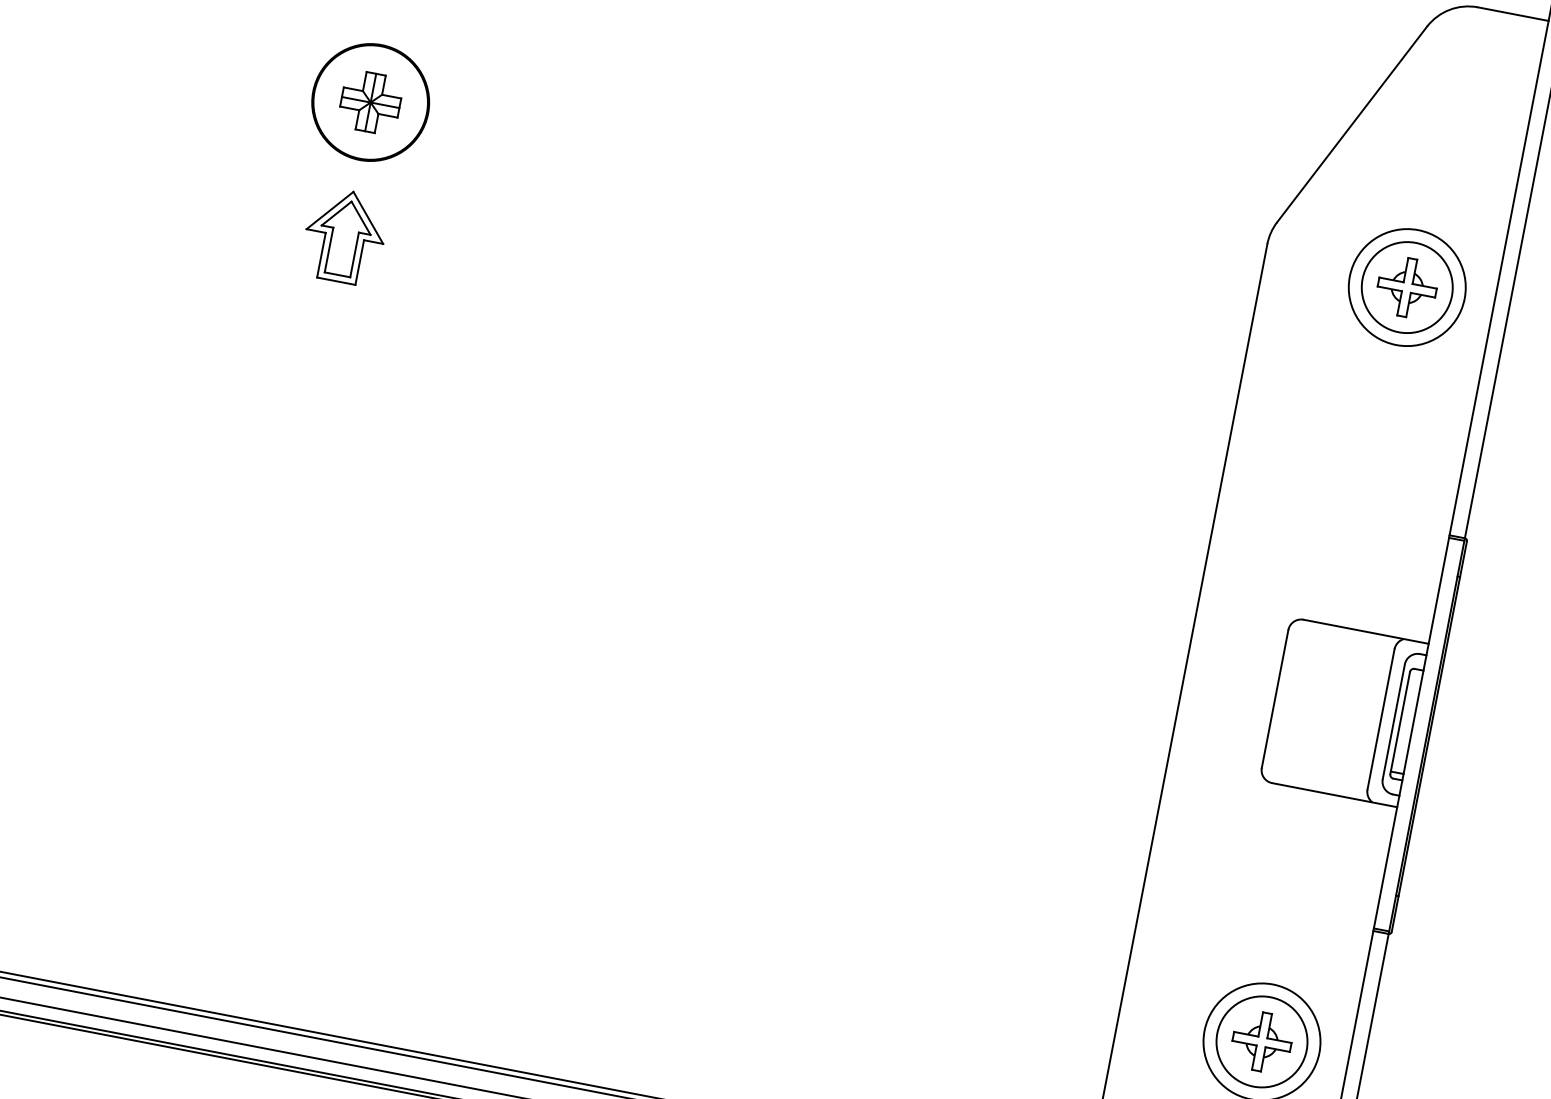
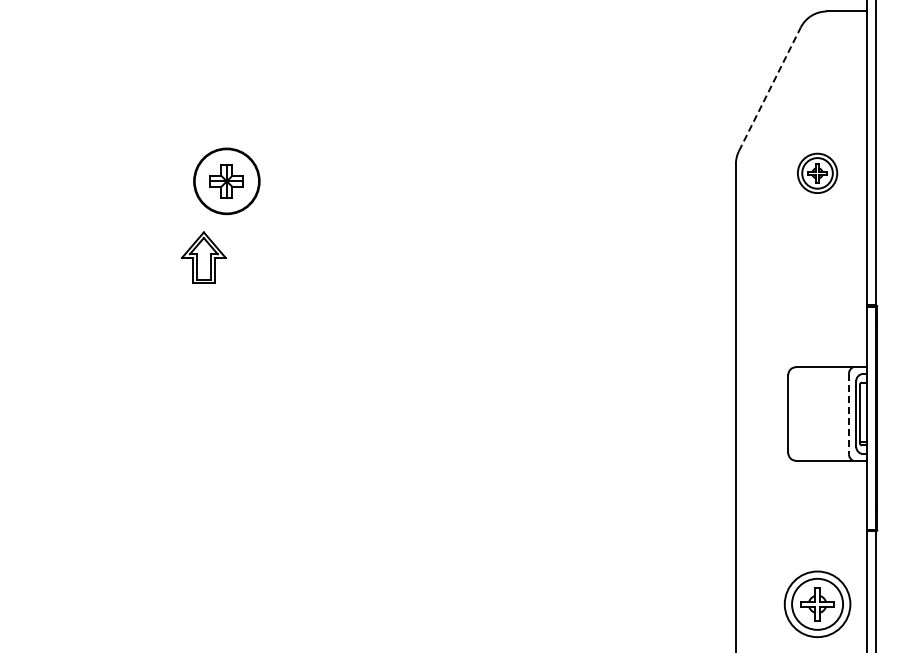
line: (1353, 123) -> (770, 88), solid -> dashed
part: (344, 235) -> (203, 257), moved
part: (1407, 287) -> (817, 173), size x0.6
line: (1380, 720) -> (848, 414), solid -> dashed

